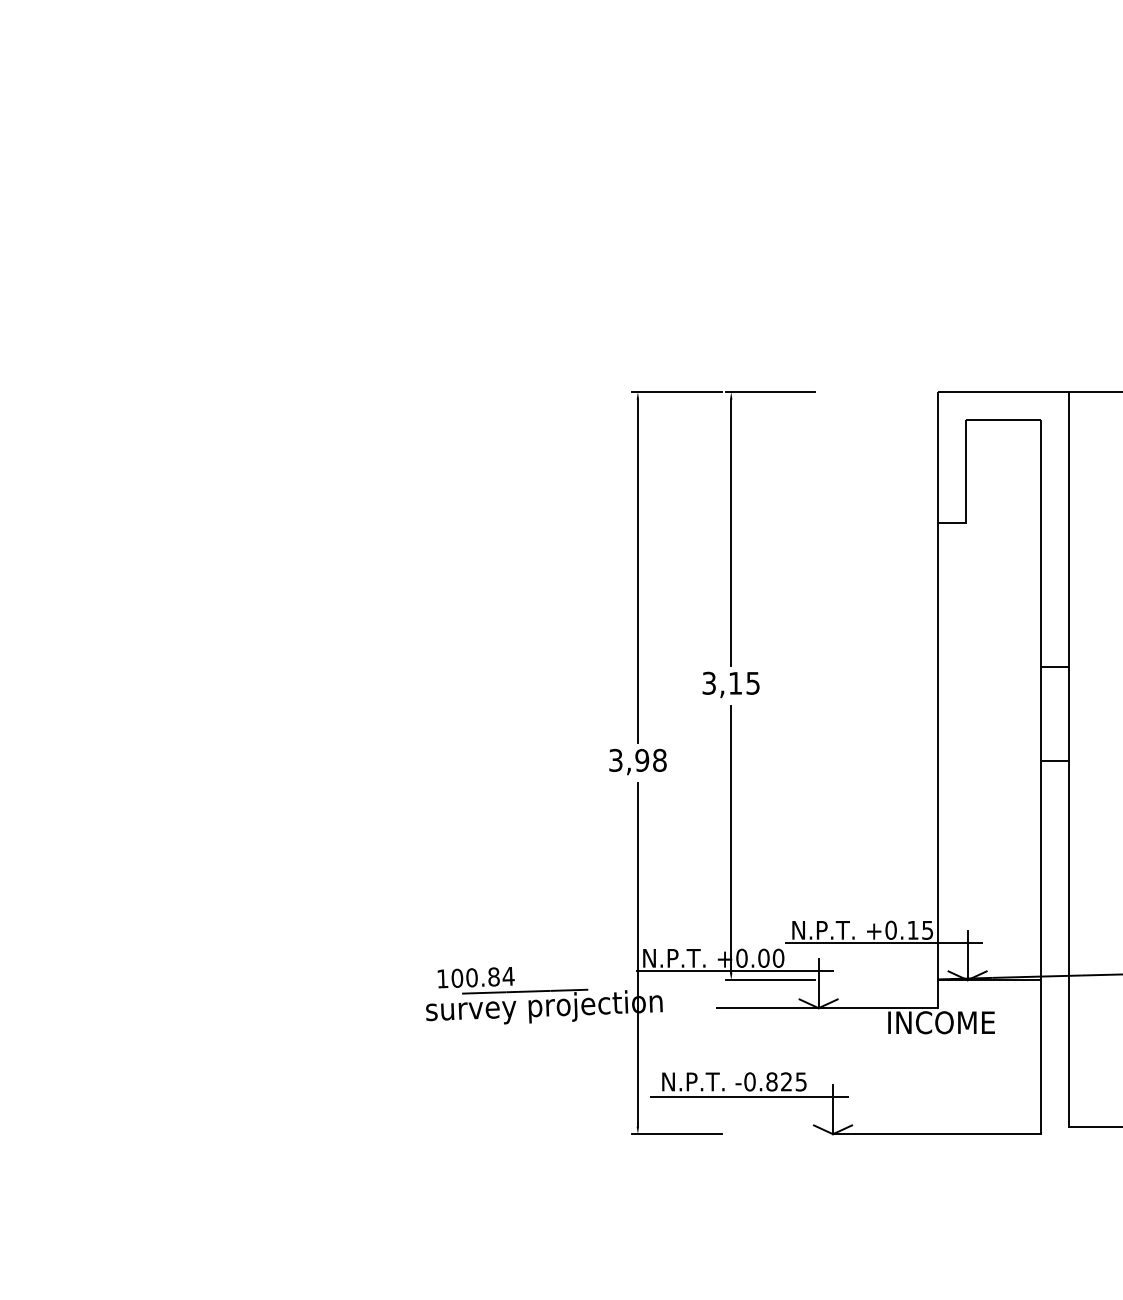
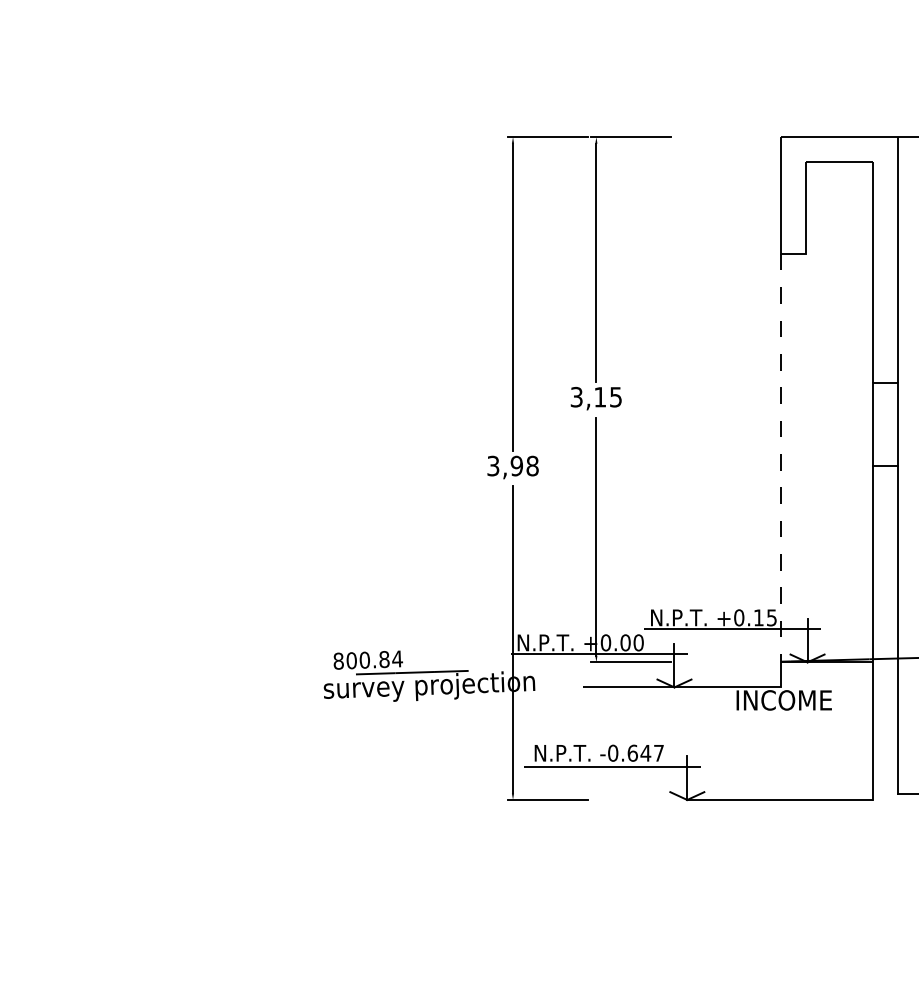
line: (938, 751) -> (781, 458), solid -> dashed
text: (442, 978) -> (338, 660), 100.84 -> 800.84
text: (786, 1081) -> (645, 752), -0.825 -> -0.647

